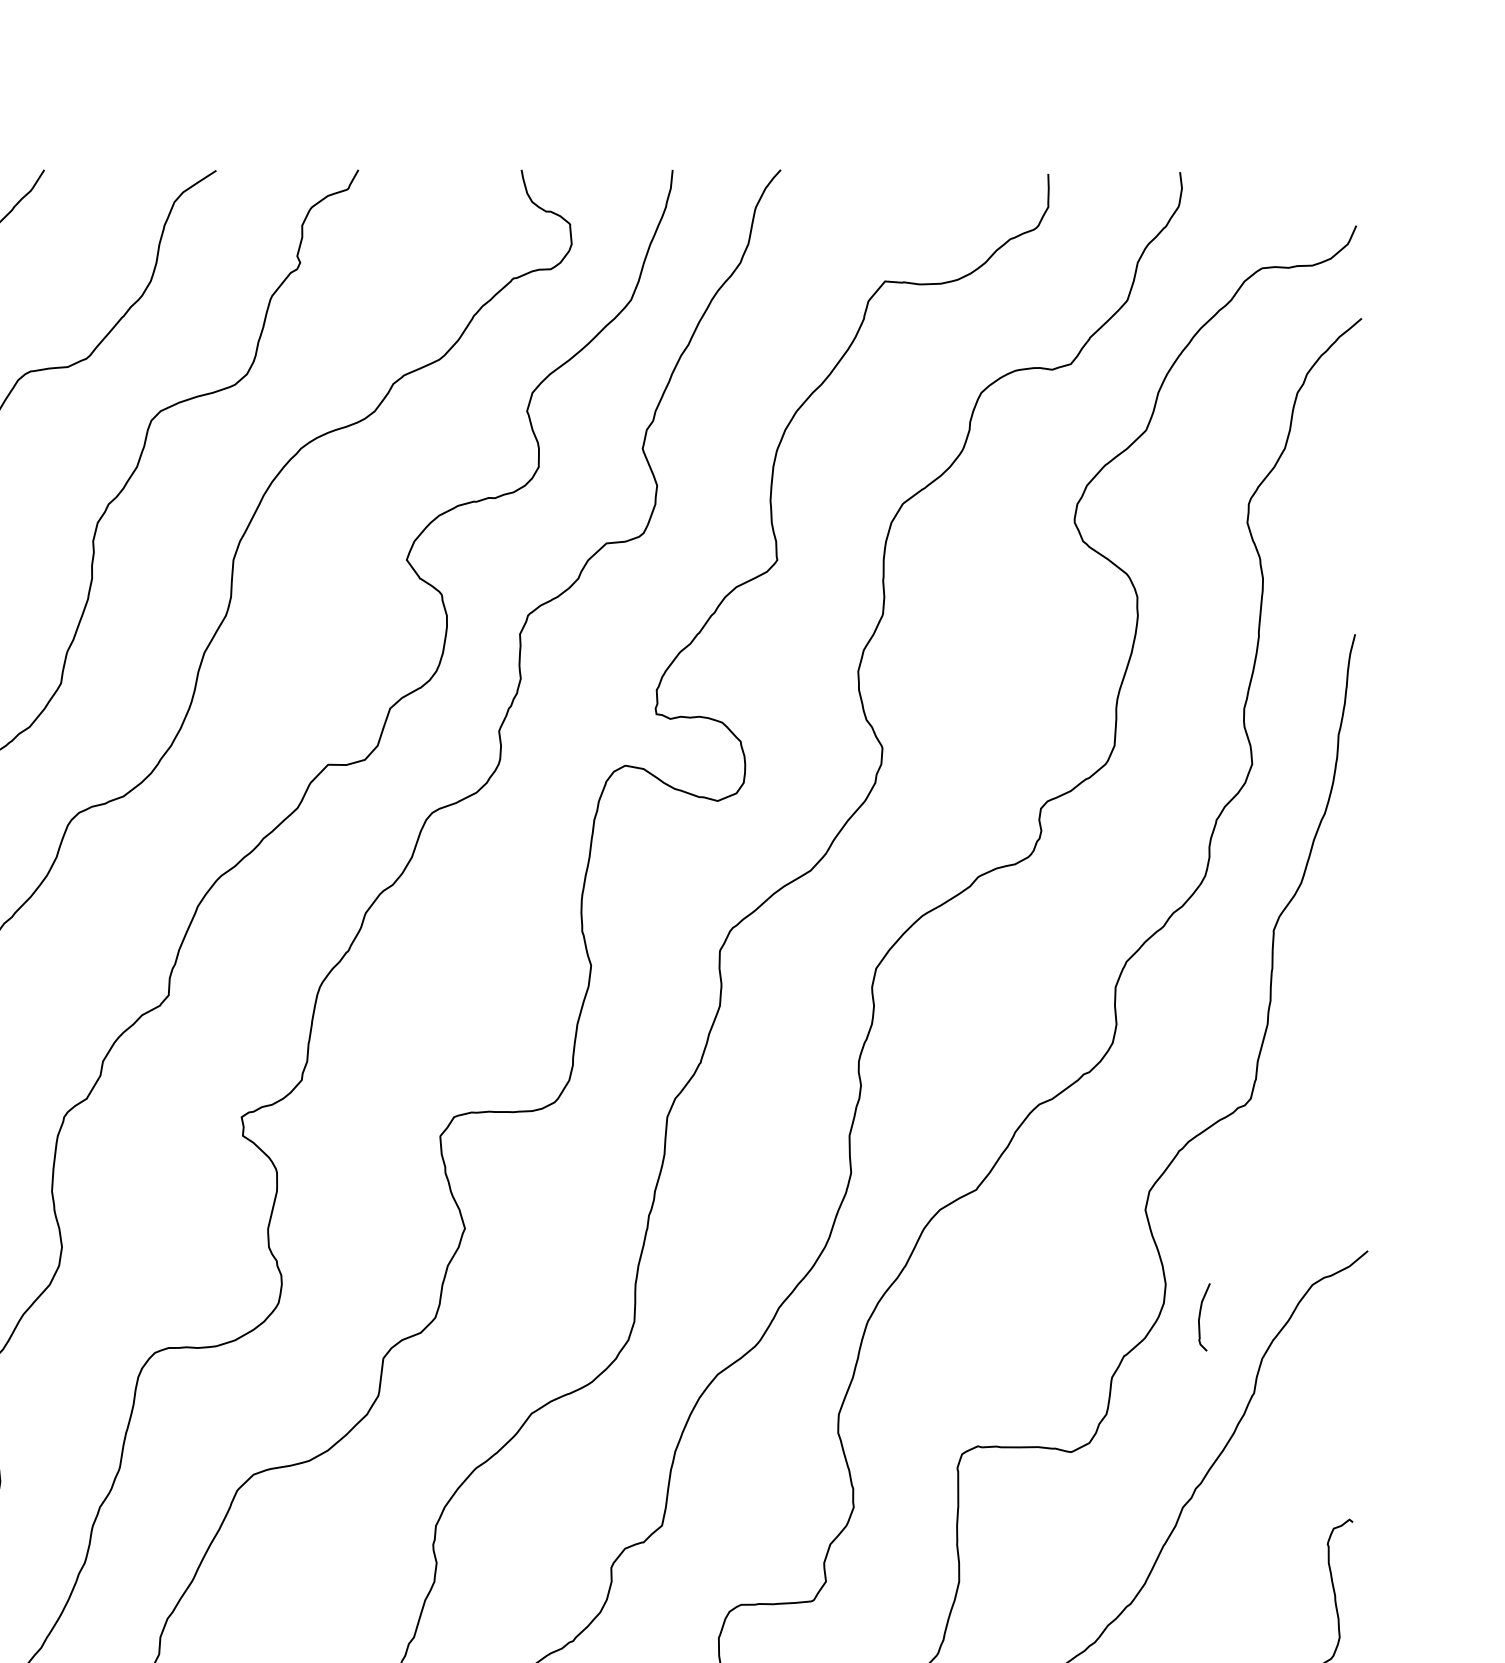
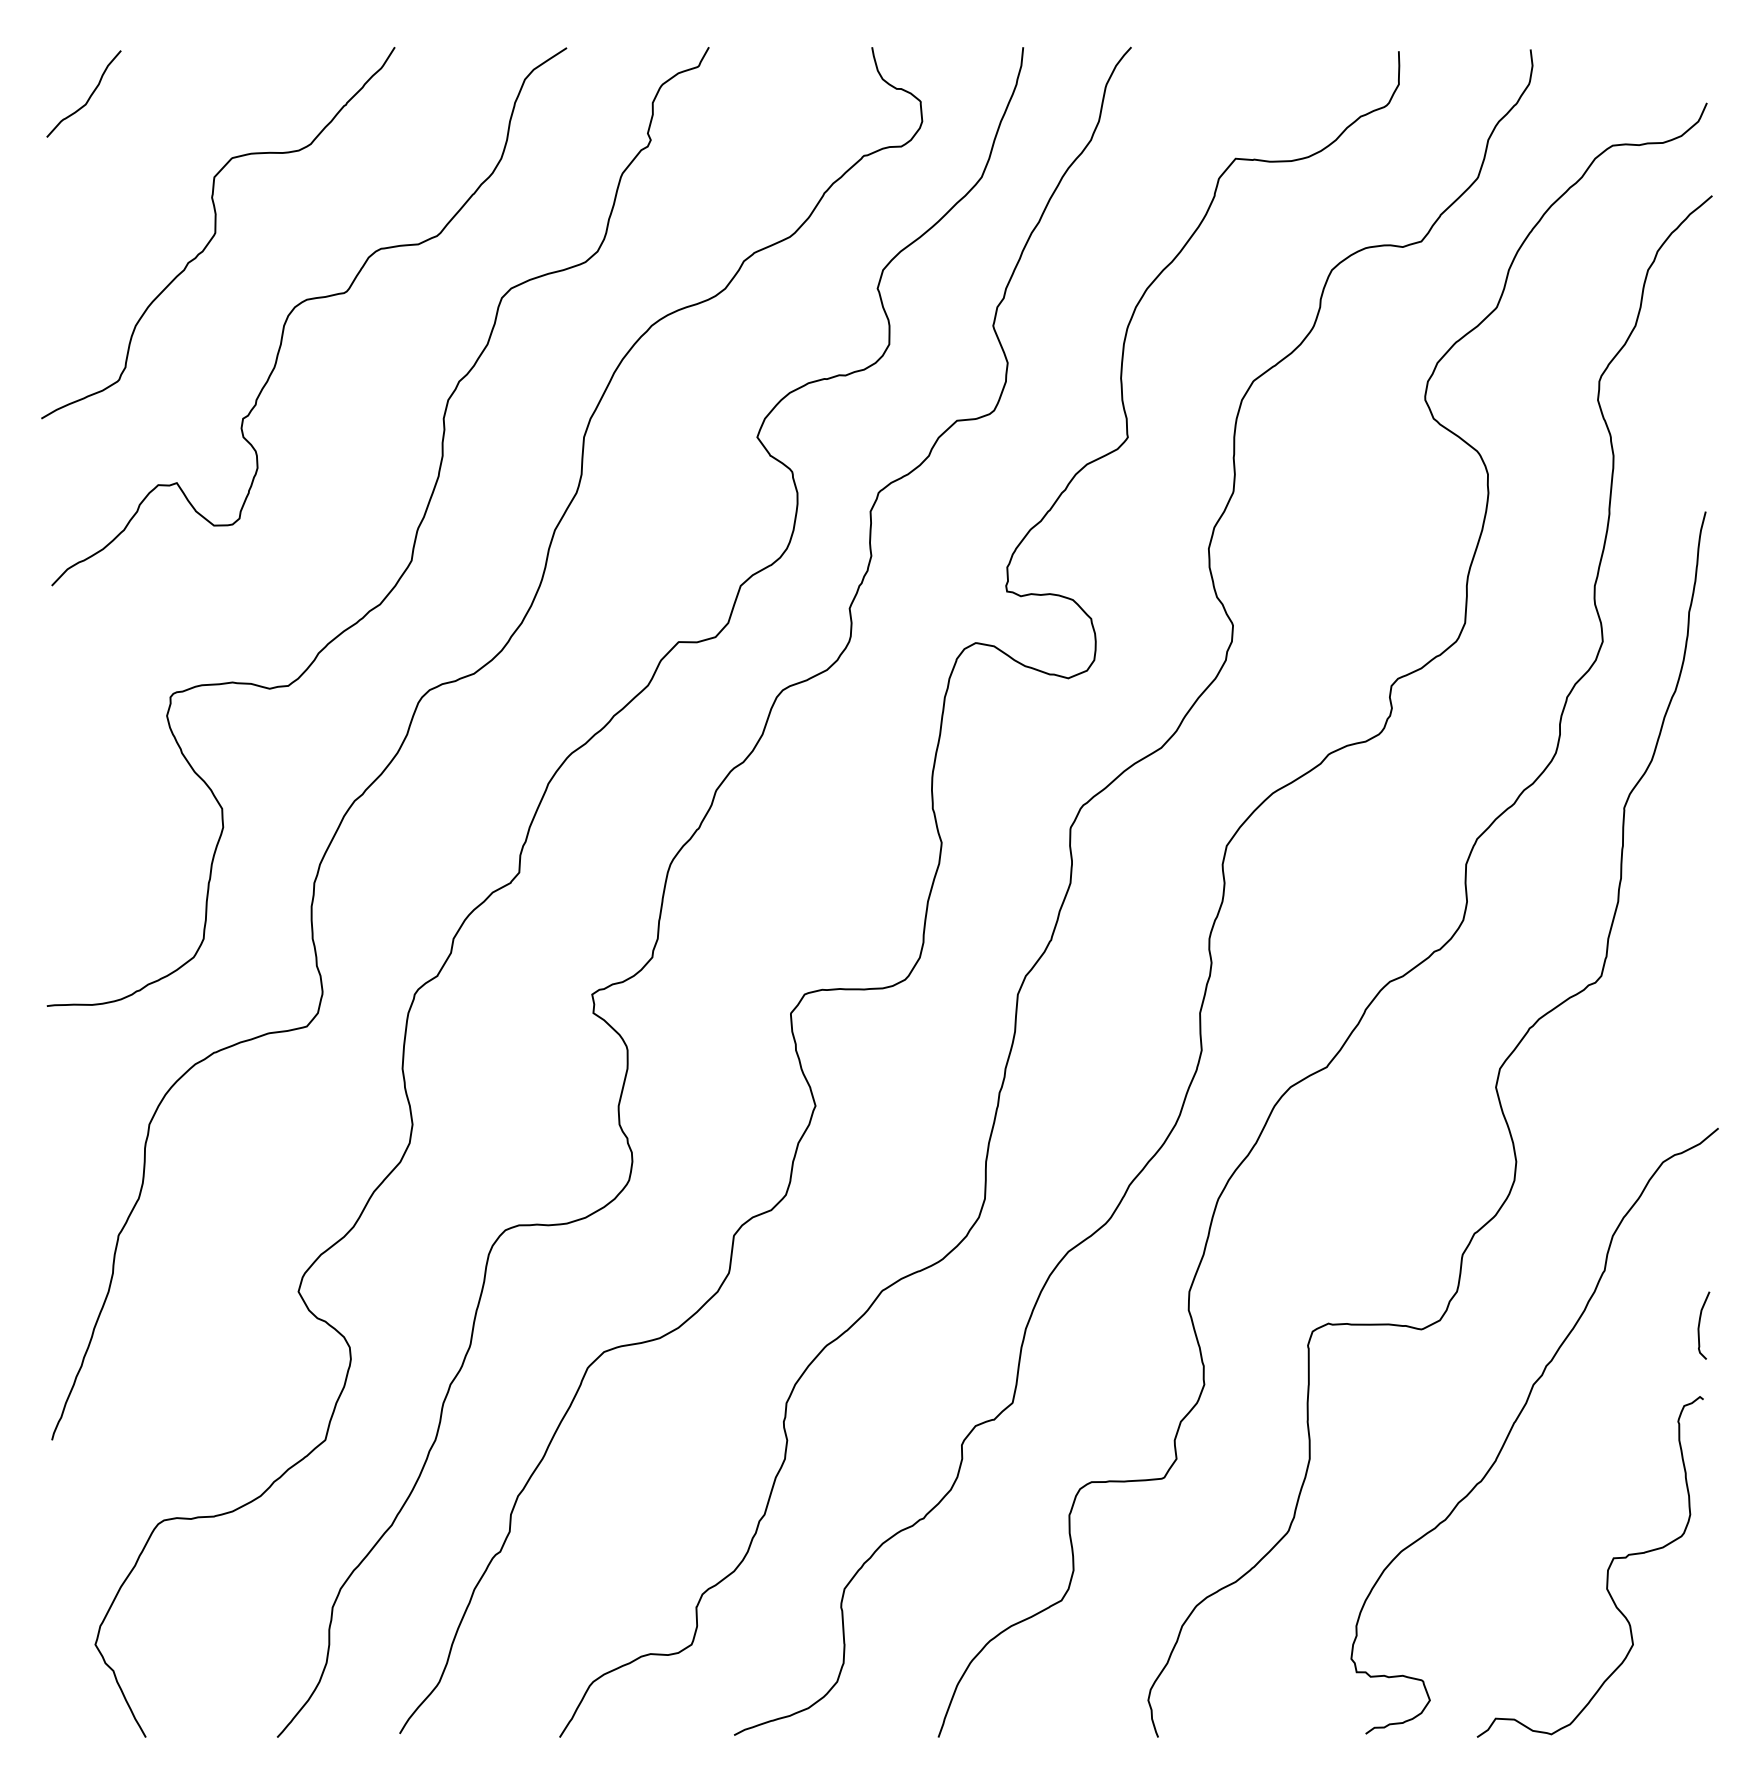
curve: (1200, 1315) -> (1700, 1323), moved

